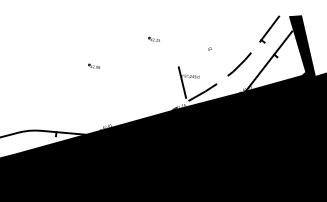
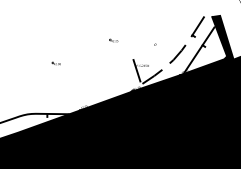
part: (92, 66) -> (55, 63), moved

